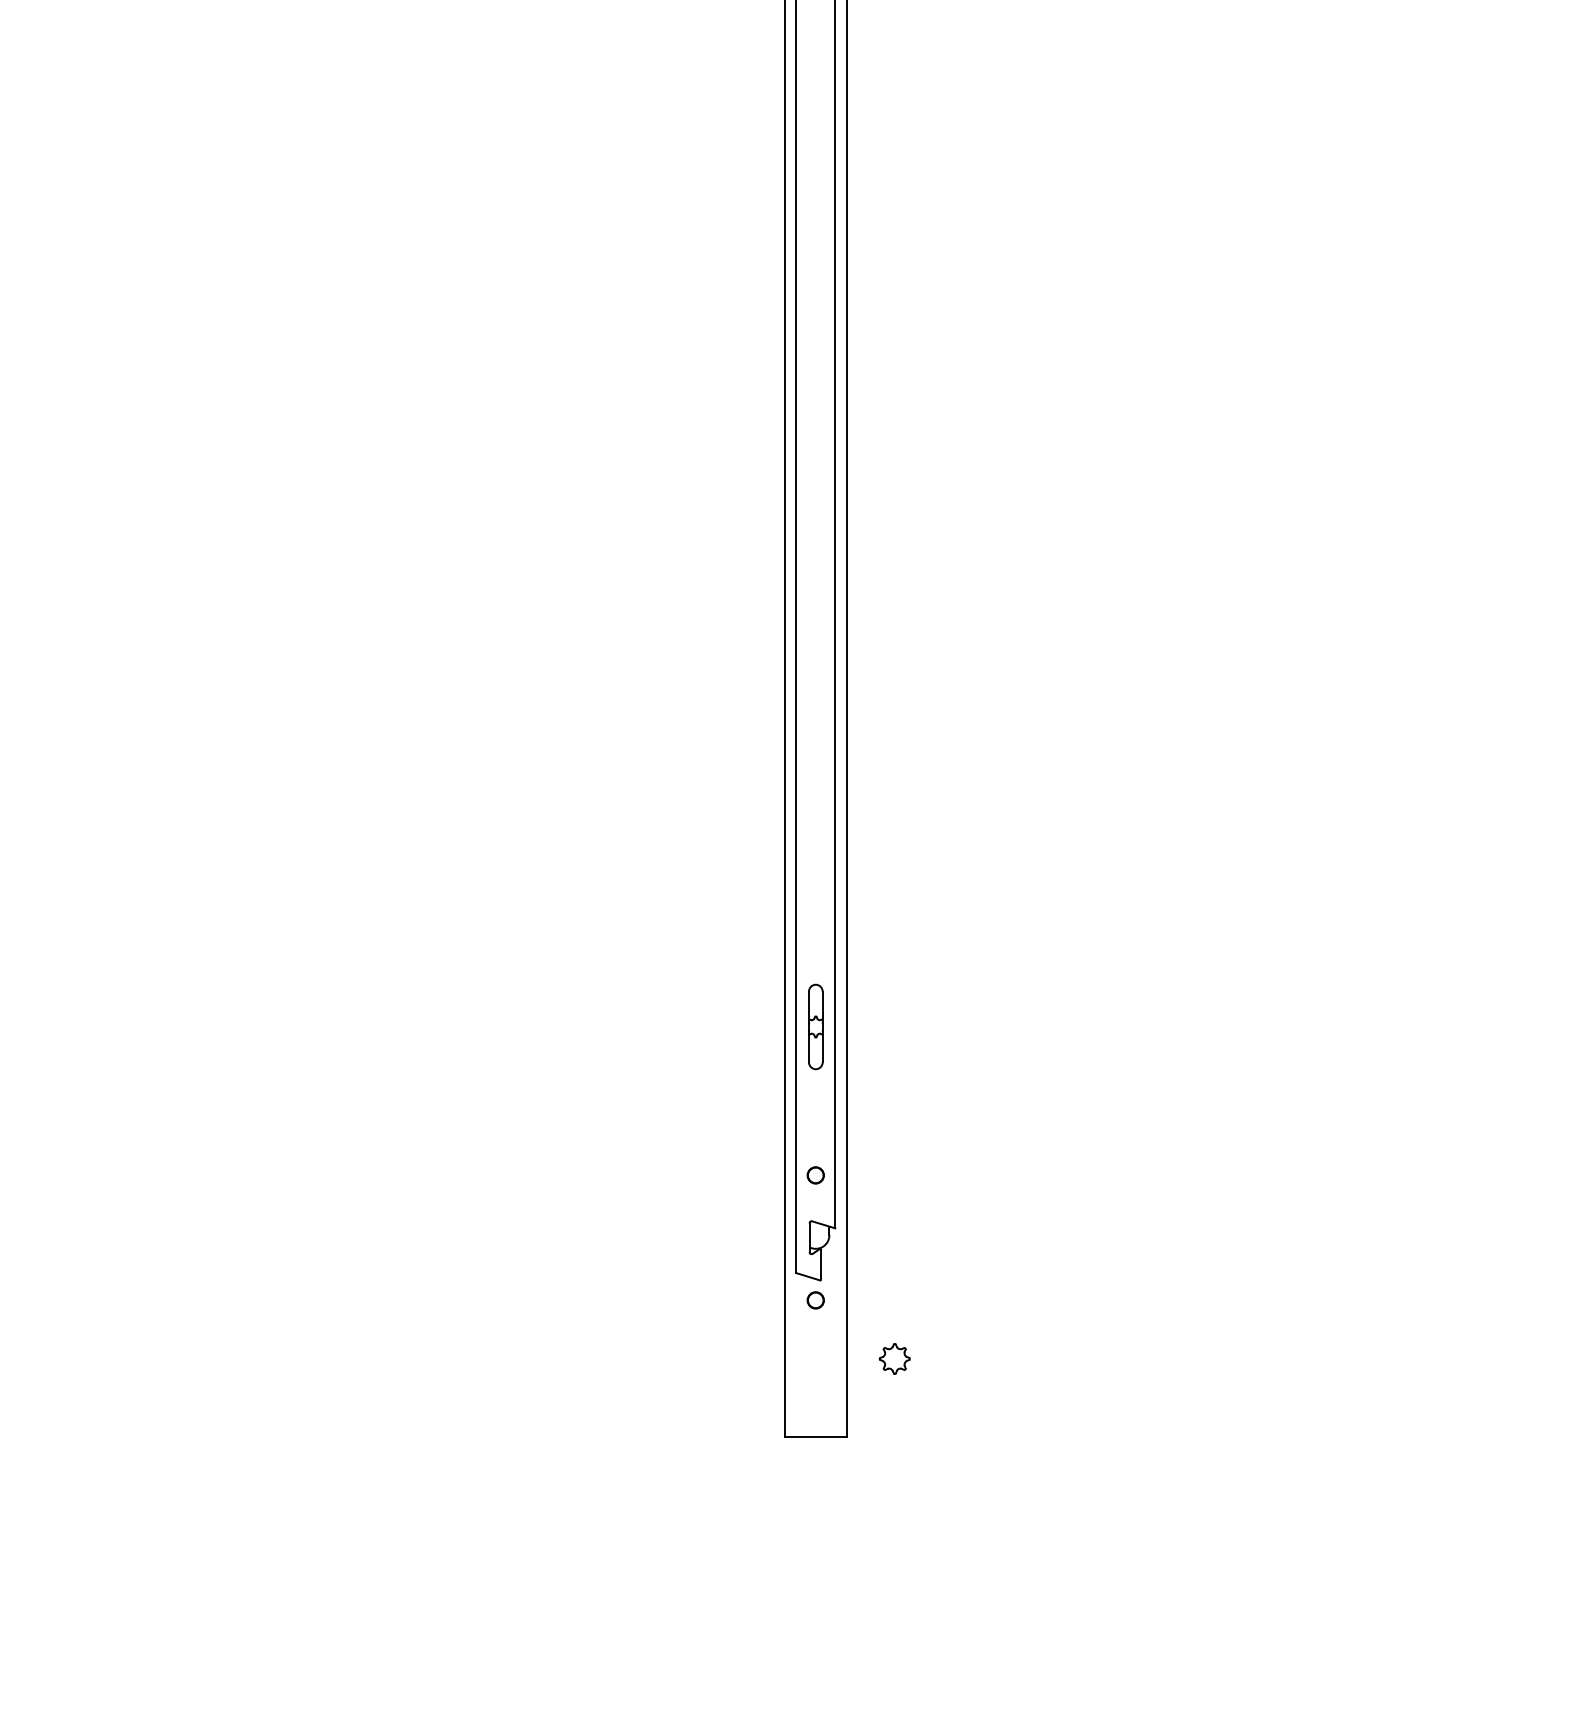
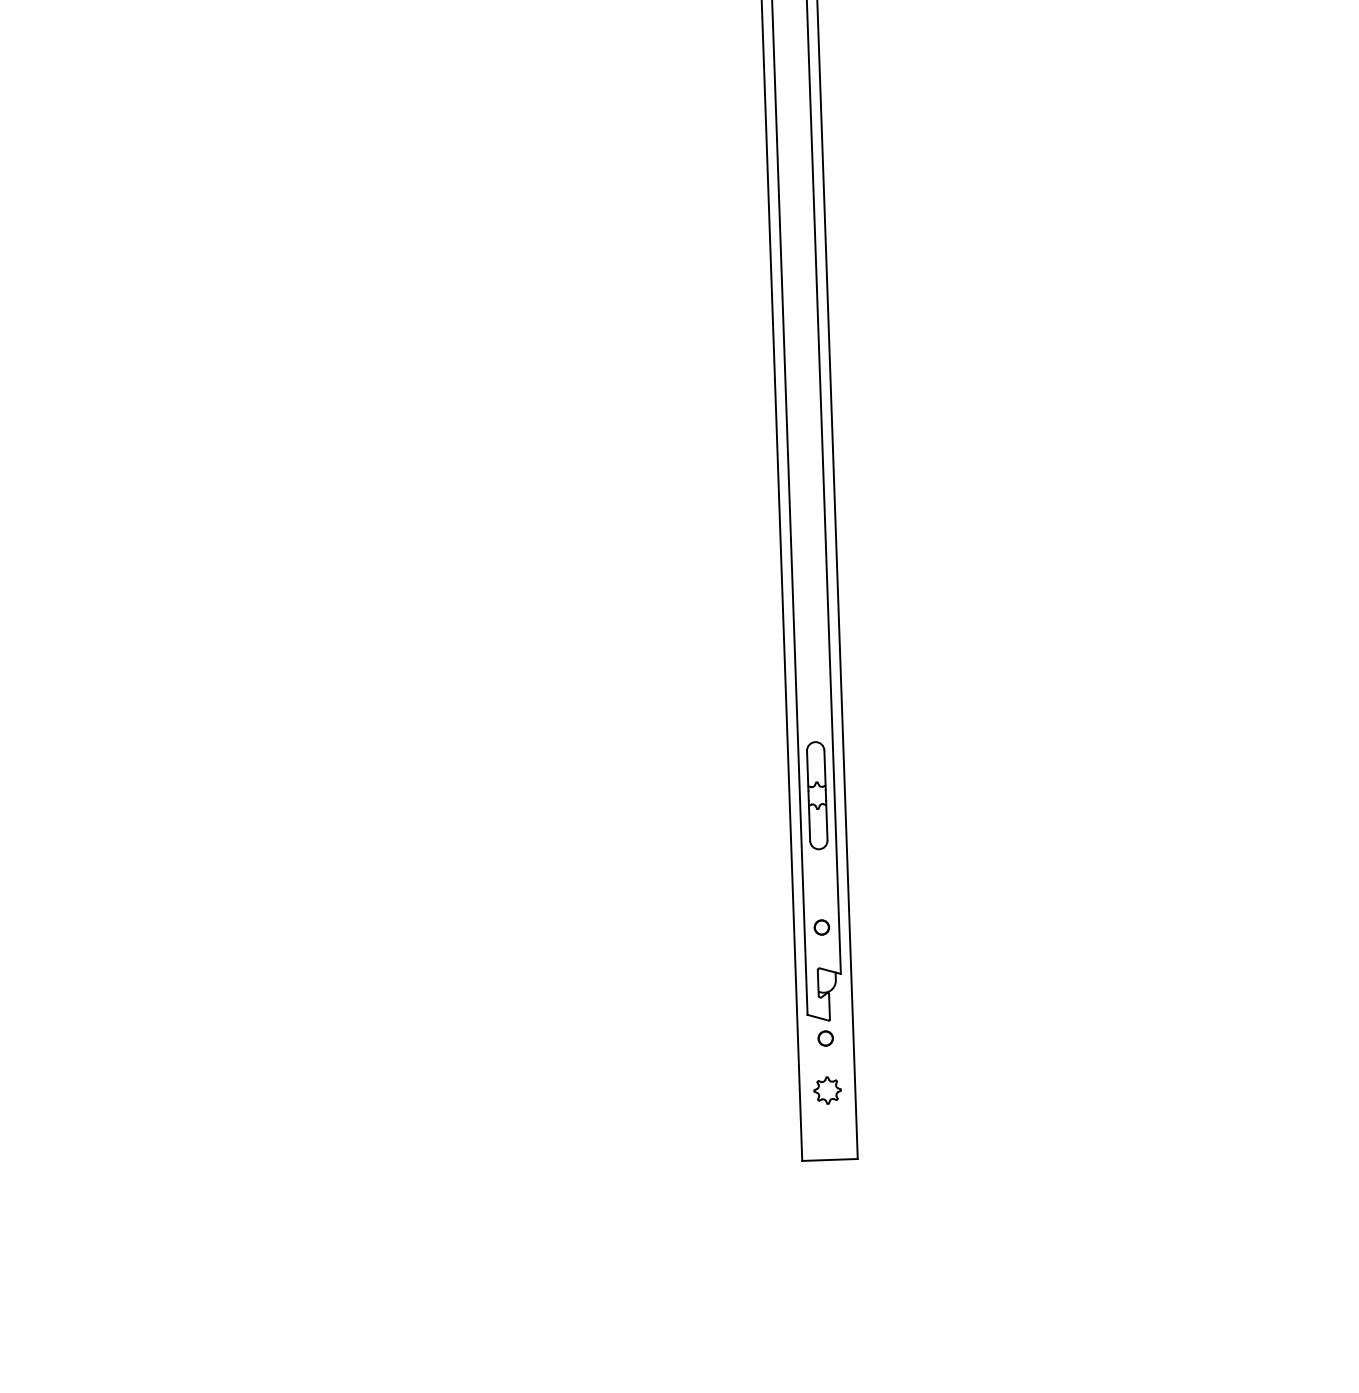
part: (815, 1026) -> (817, 795), size x1.43
part: (894, 1358) -> (827, 1090), moved

